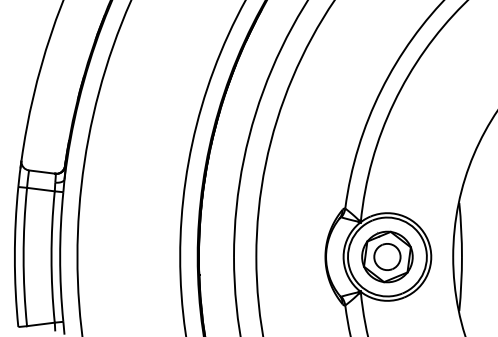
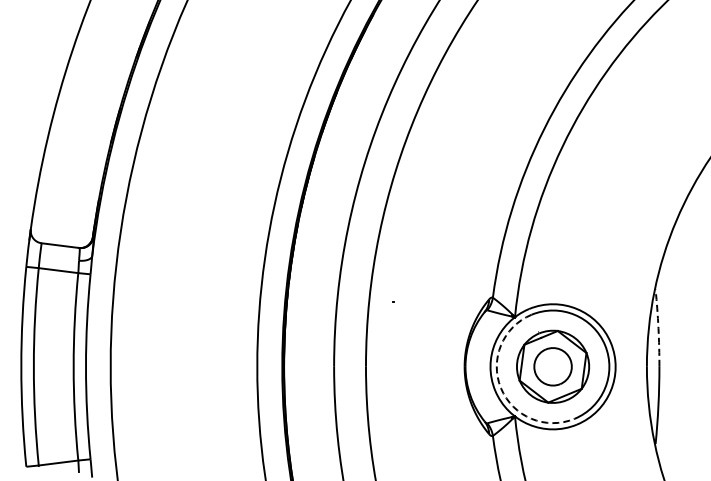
arc: (461, 230) -> (658, 328), solid -> dashed
arc: (351, 272) -> (501, 388), solid -> dashed

